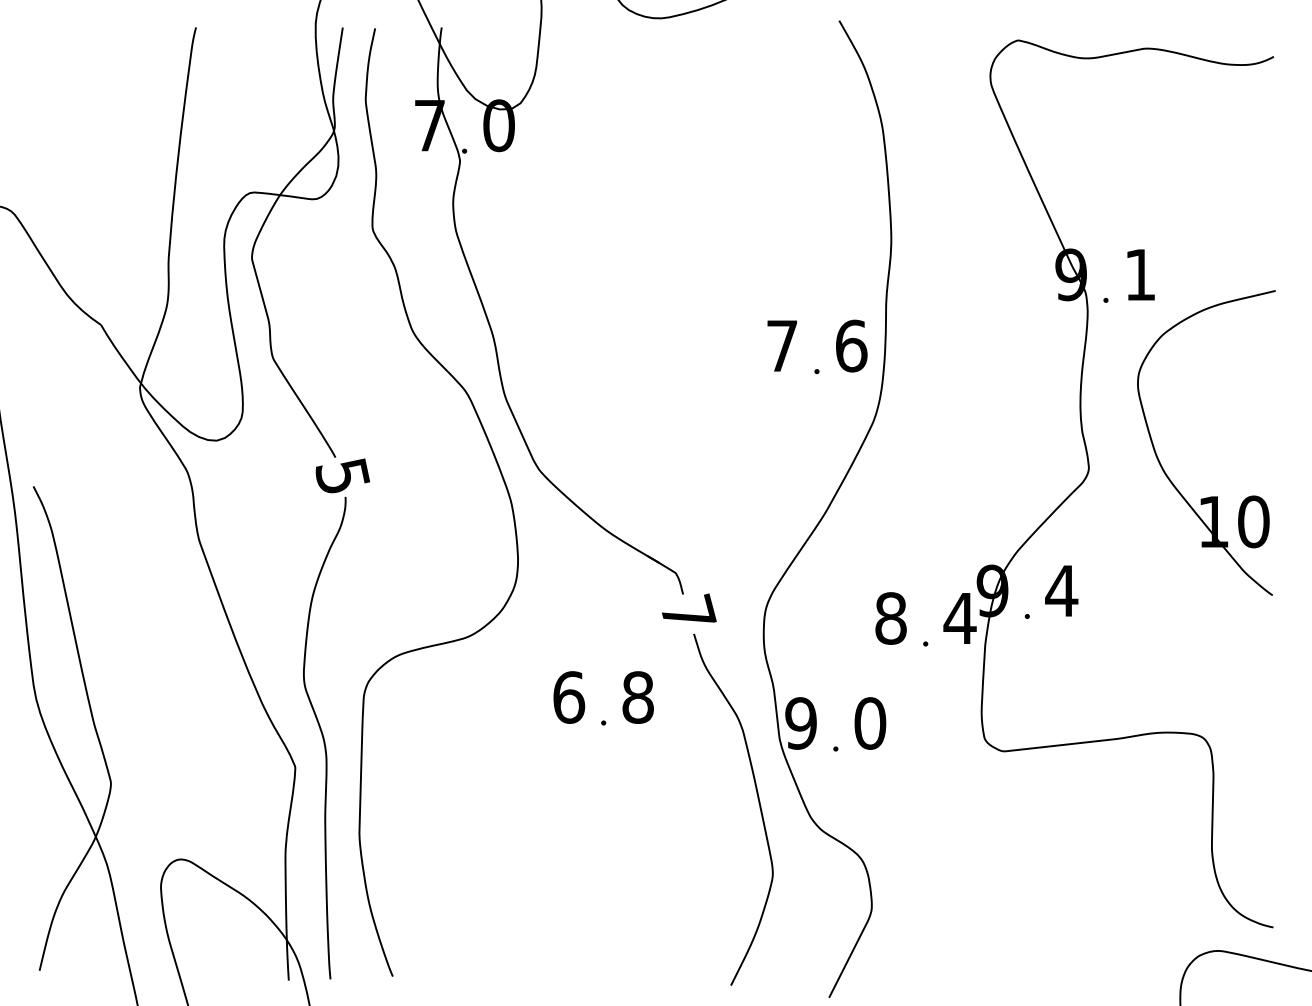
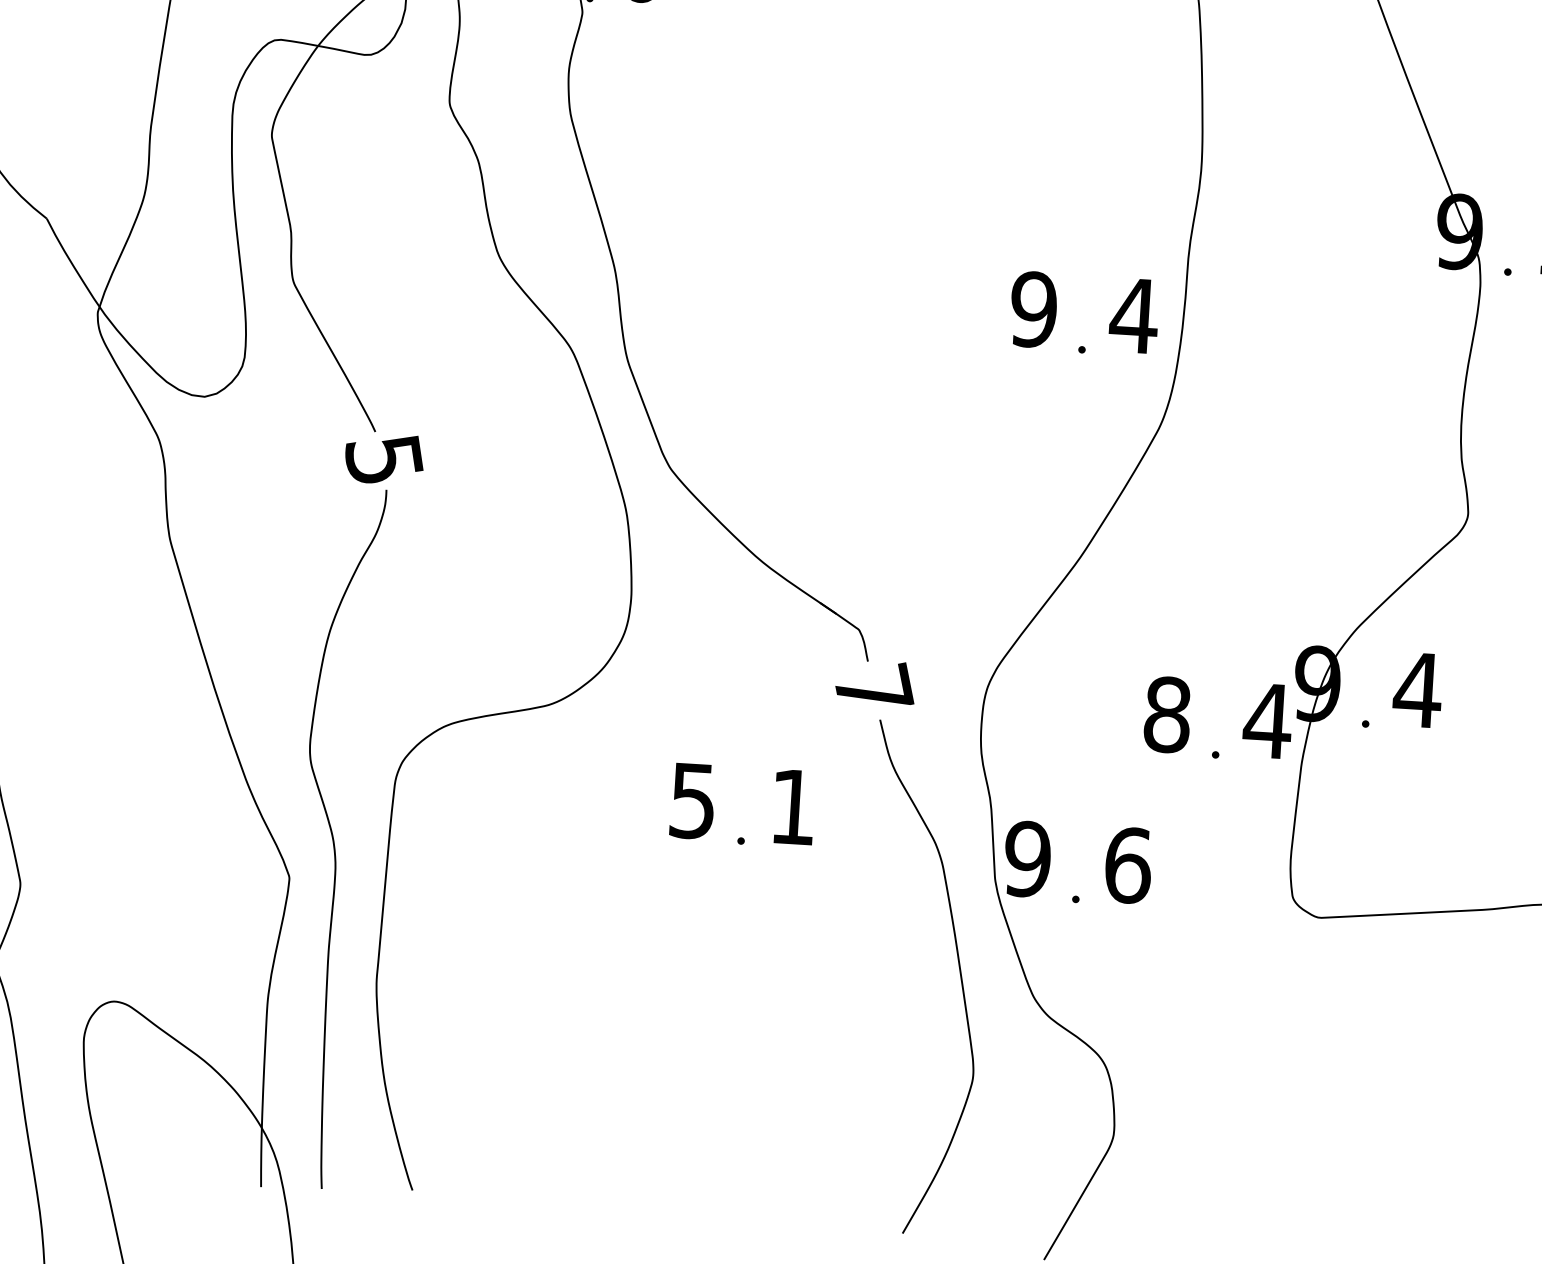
text: (781, 345) -> (1032, 308), 7 -> 9
text: (850, 345) -> (1132, 314), 6 -> 4
text: (569, 697) -> (693, 800), 6 -> 5
text: (637, 697) -> (792, 807), 8 -> 1
text: (870, 723) -> (1128, 865), 0 -> 6

